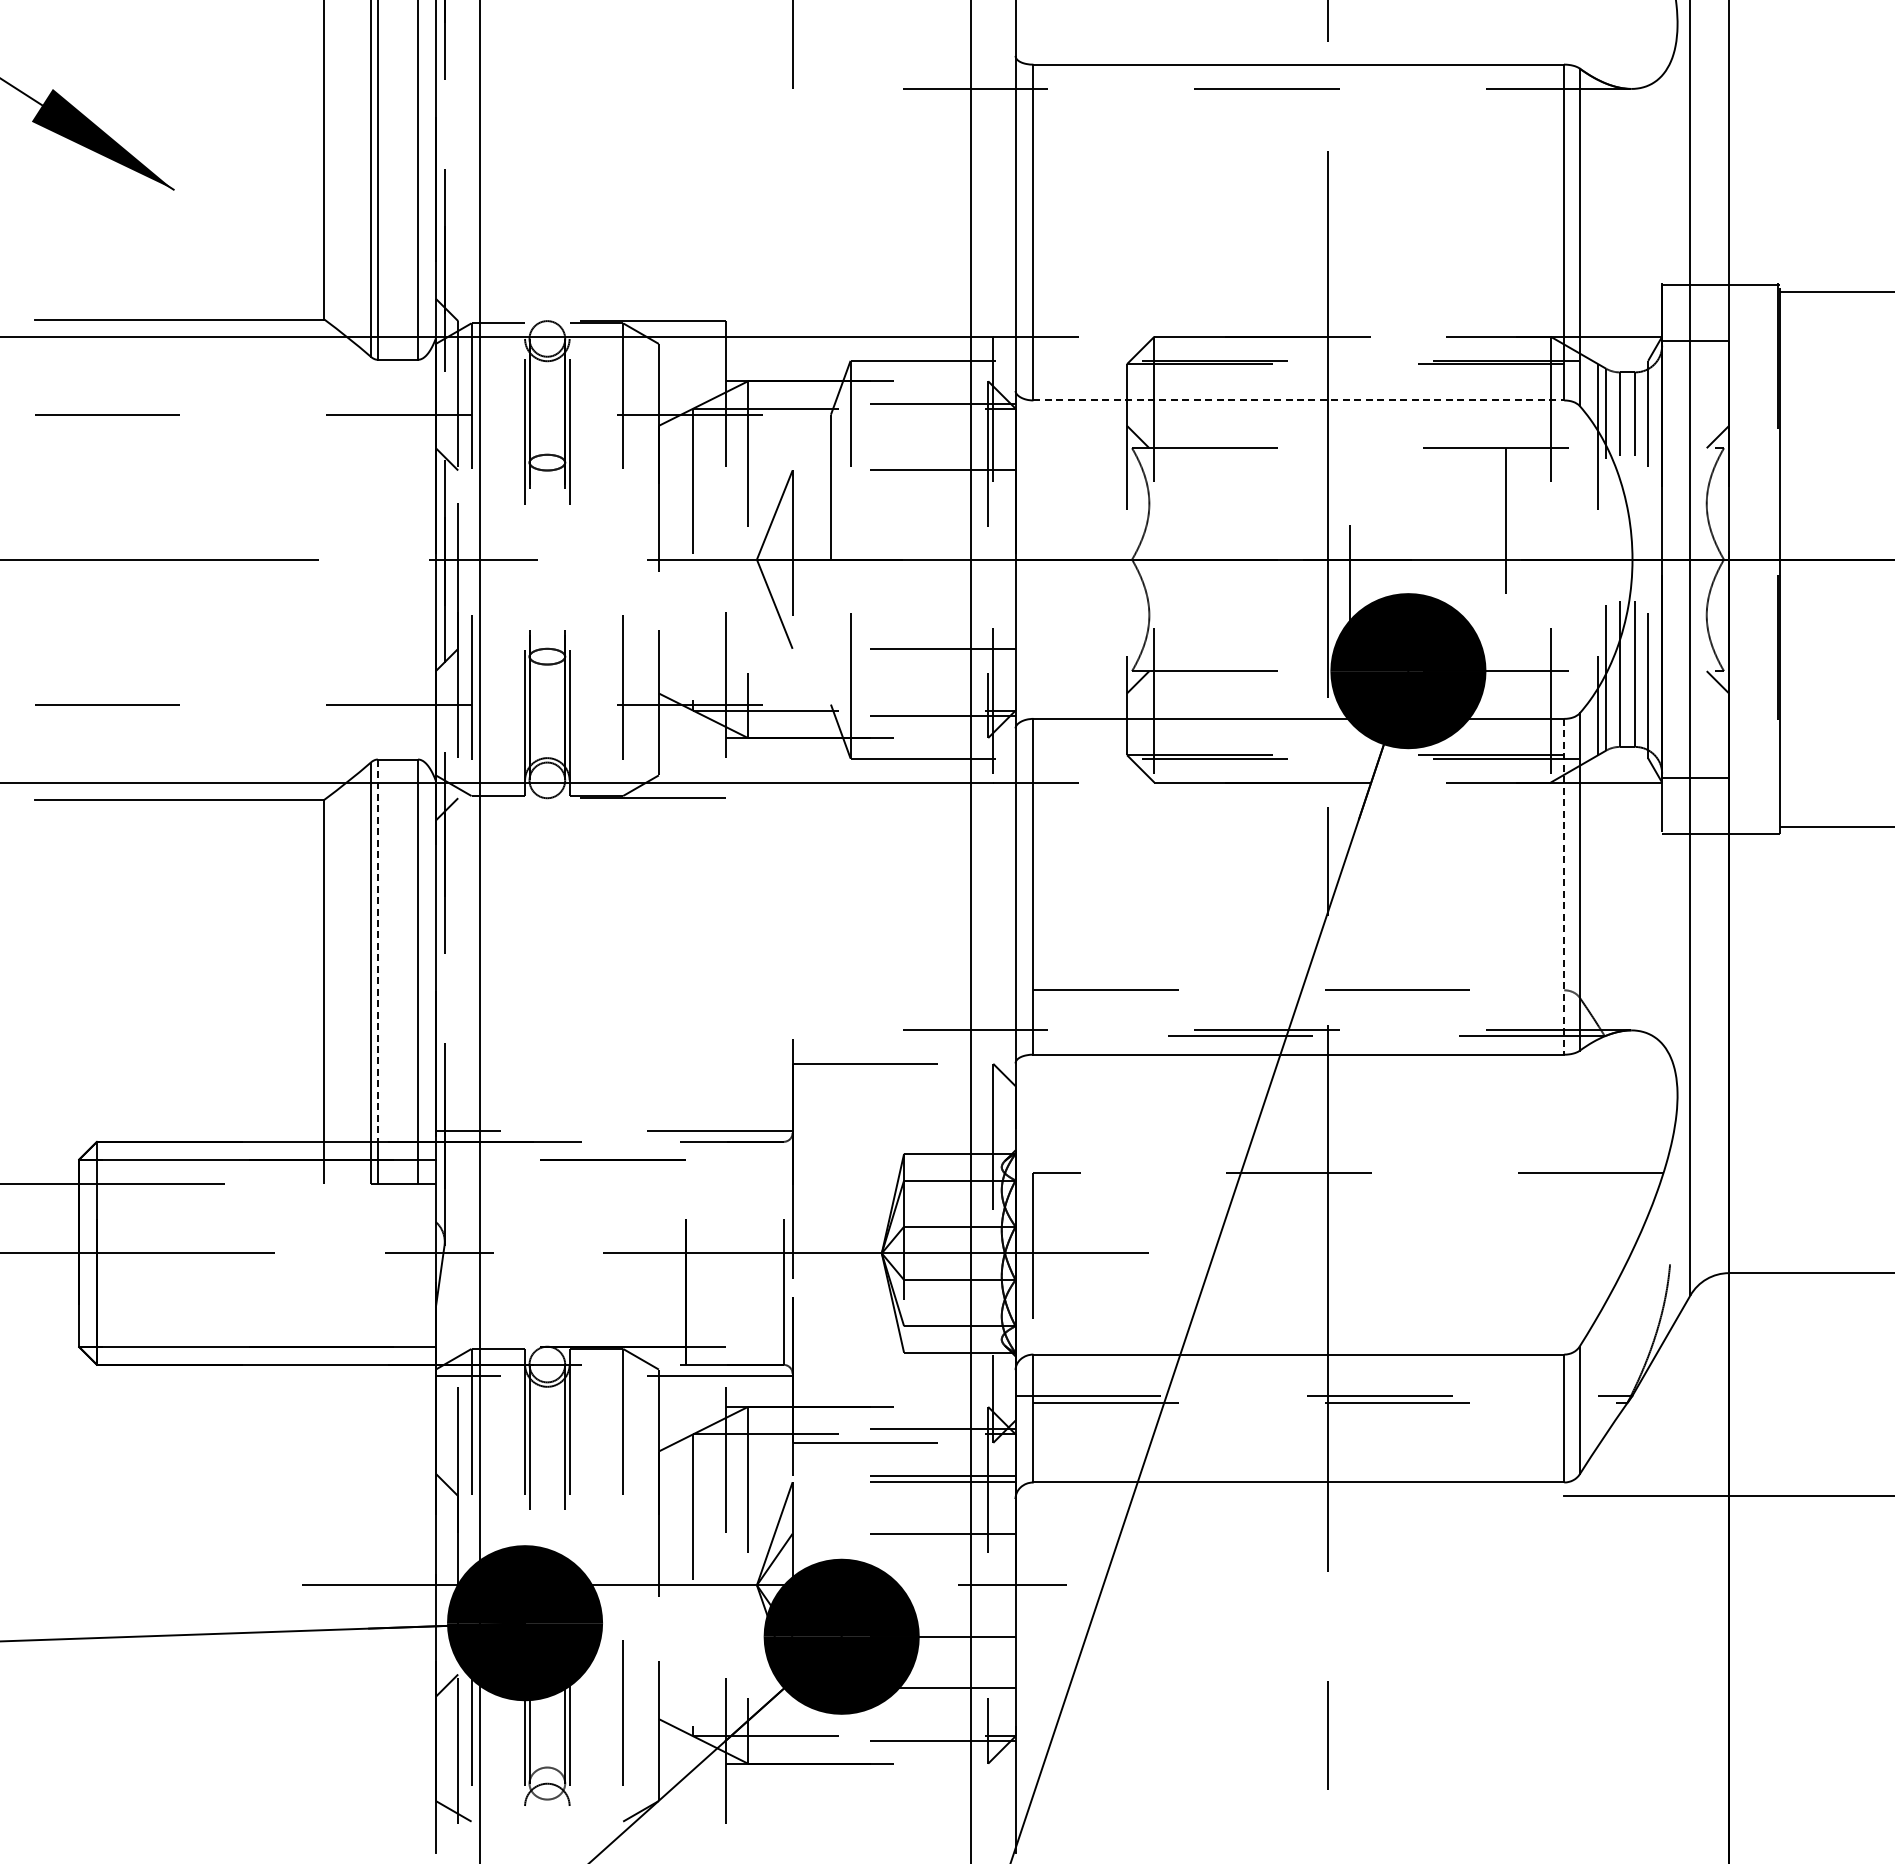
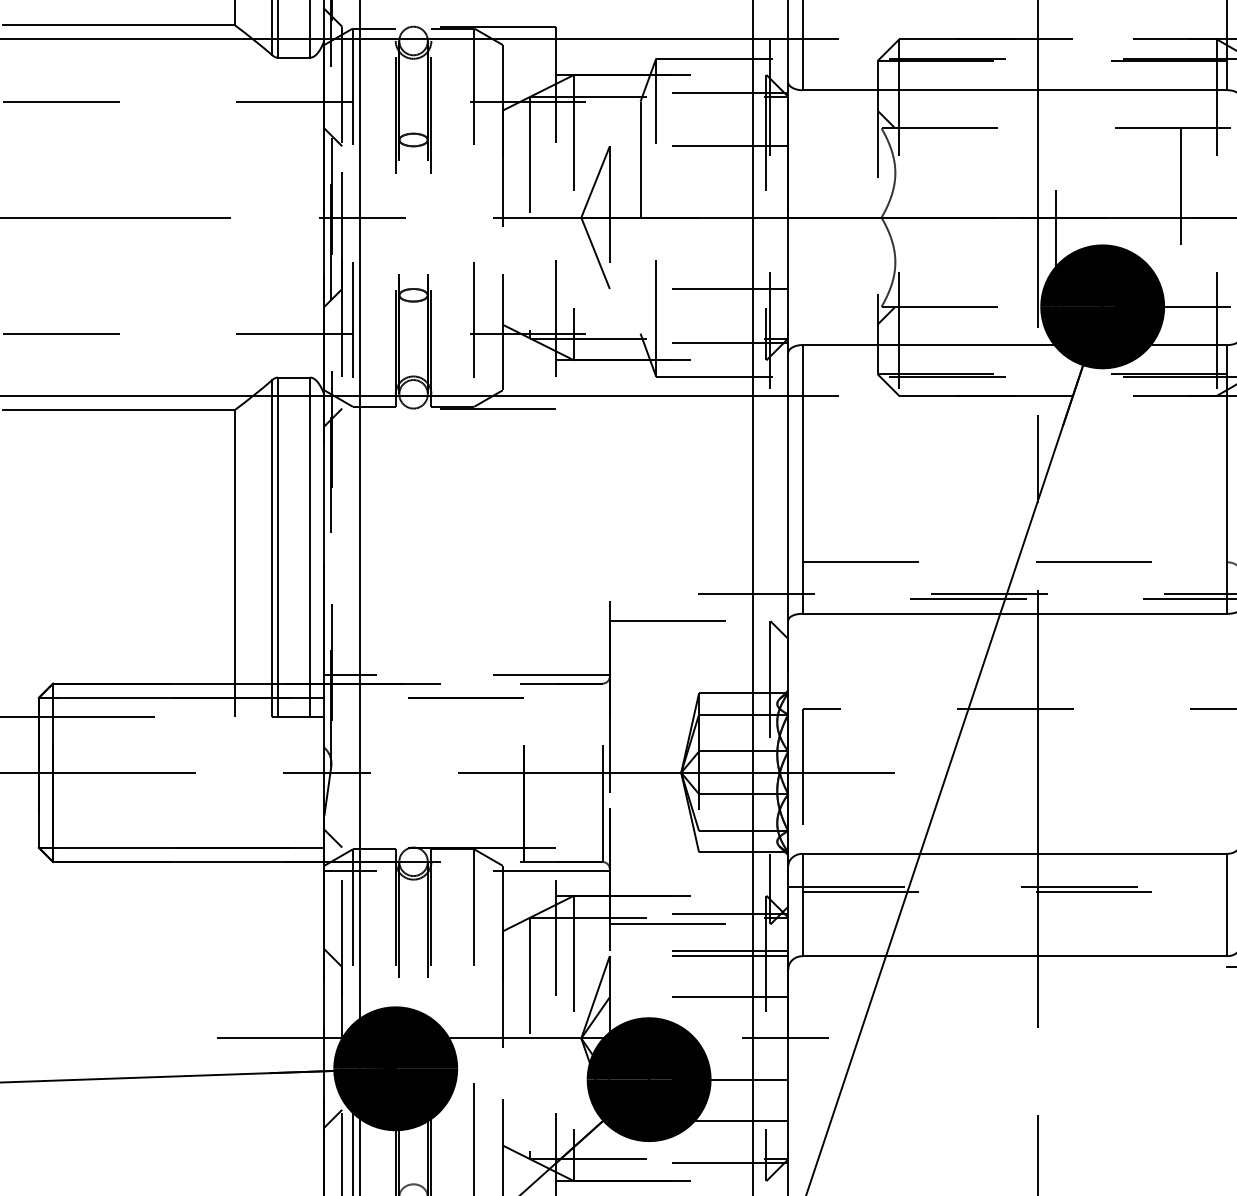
line: (1299, 400) -> (1015, 90), dashed -> solid
line: (1564, 886) -> (1227, 479), dashed -> solid
line: (377, 951) -> (277, 531), dashed -> solid
line: (446, 1335) -> (332, 838), added

